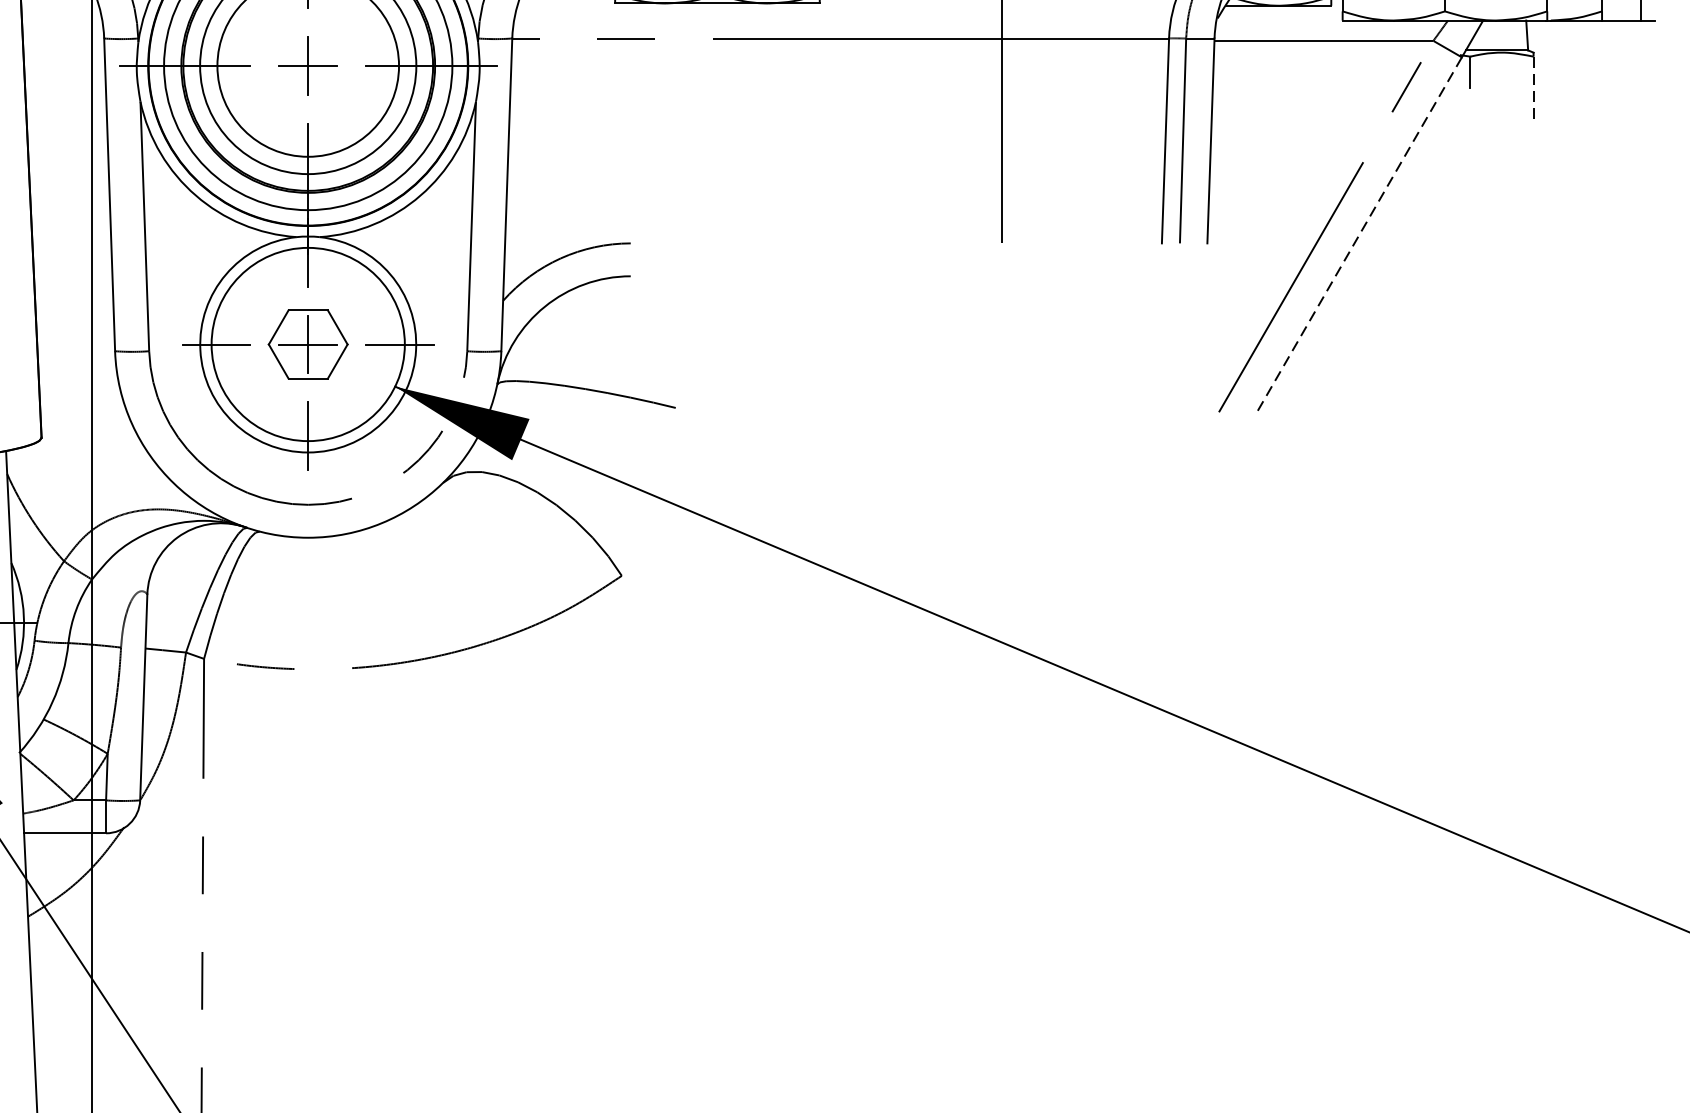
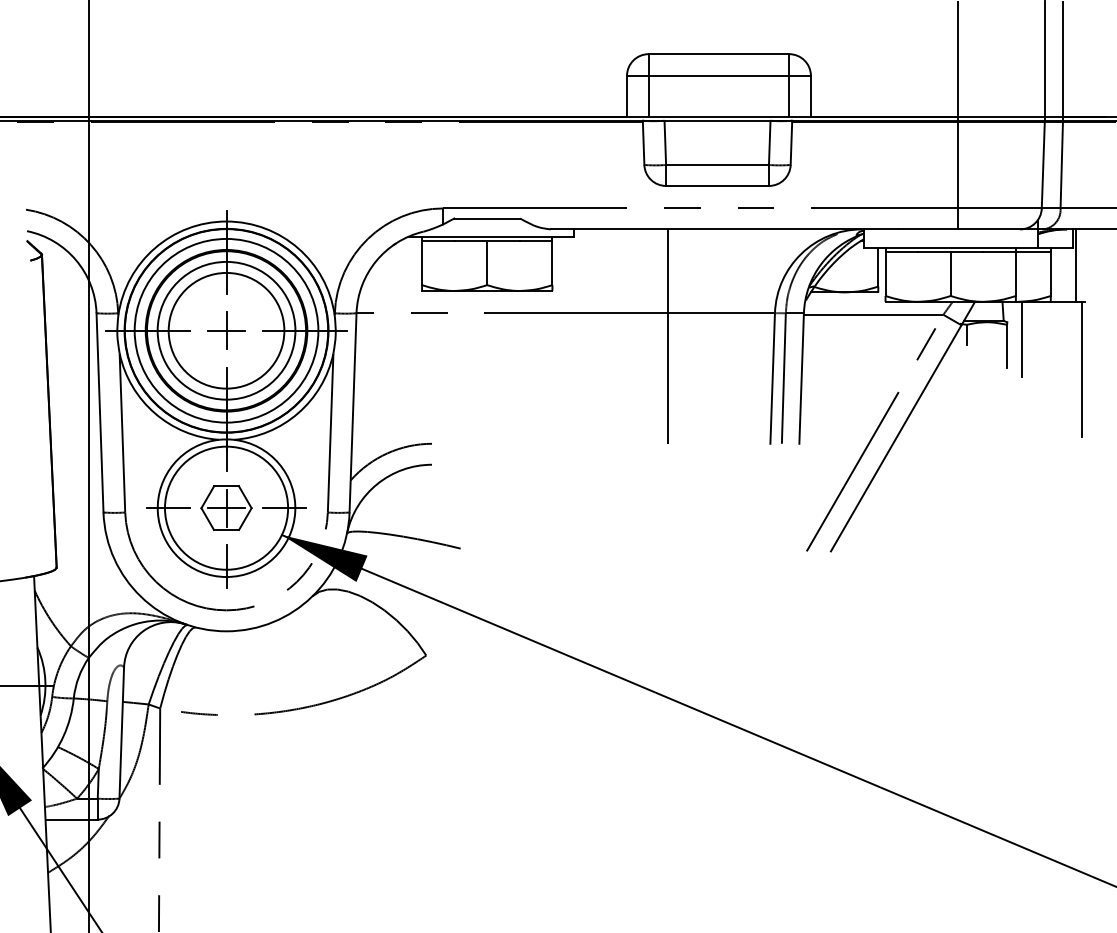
line: (1556, 78) -> (1021, 338), added
line: (1534, 90) -> (1007, 346), dashed -> solid
line: (1651, 126) -> (1082, 369), added
line: (1359, 235) -> (896, 438), dashed -> solid

